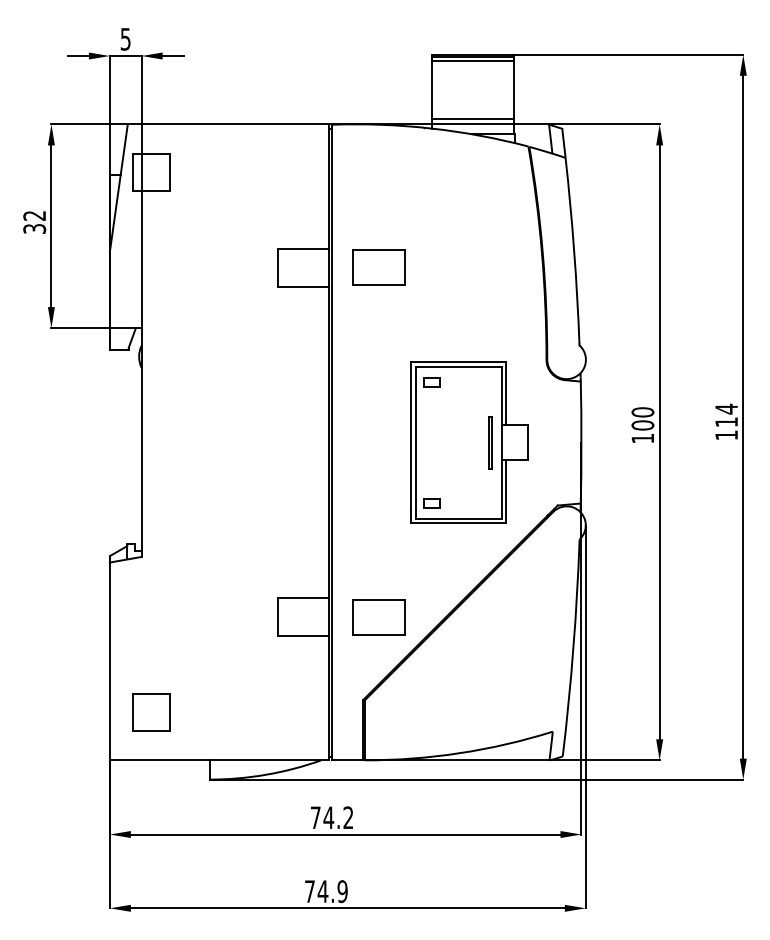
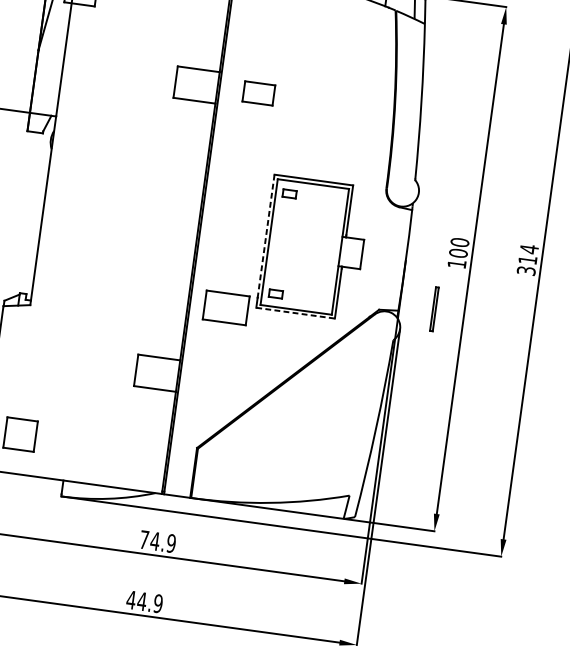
part: (378, 267) -> (258, 93), size x0.7
text: (726, 435) -> (526, 271), 114 -> 314
line: (411, 436) -> (266, 236), solid -> dashed
line: (489, 442) -> (433, 308), moved
line: (458, 523) -> (295, 313), solid -> dashed
part: (378, 617) -> (225, 307), moved
text: (348, 817) -> (171, 543), 74.2 -> 74.9
text: (309, 891) -> (130, 599), 74.9 -> 44.9

